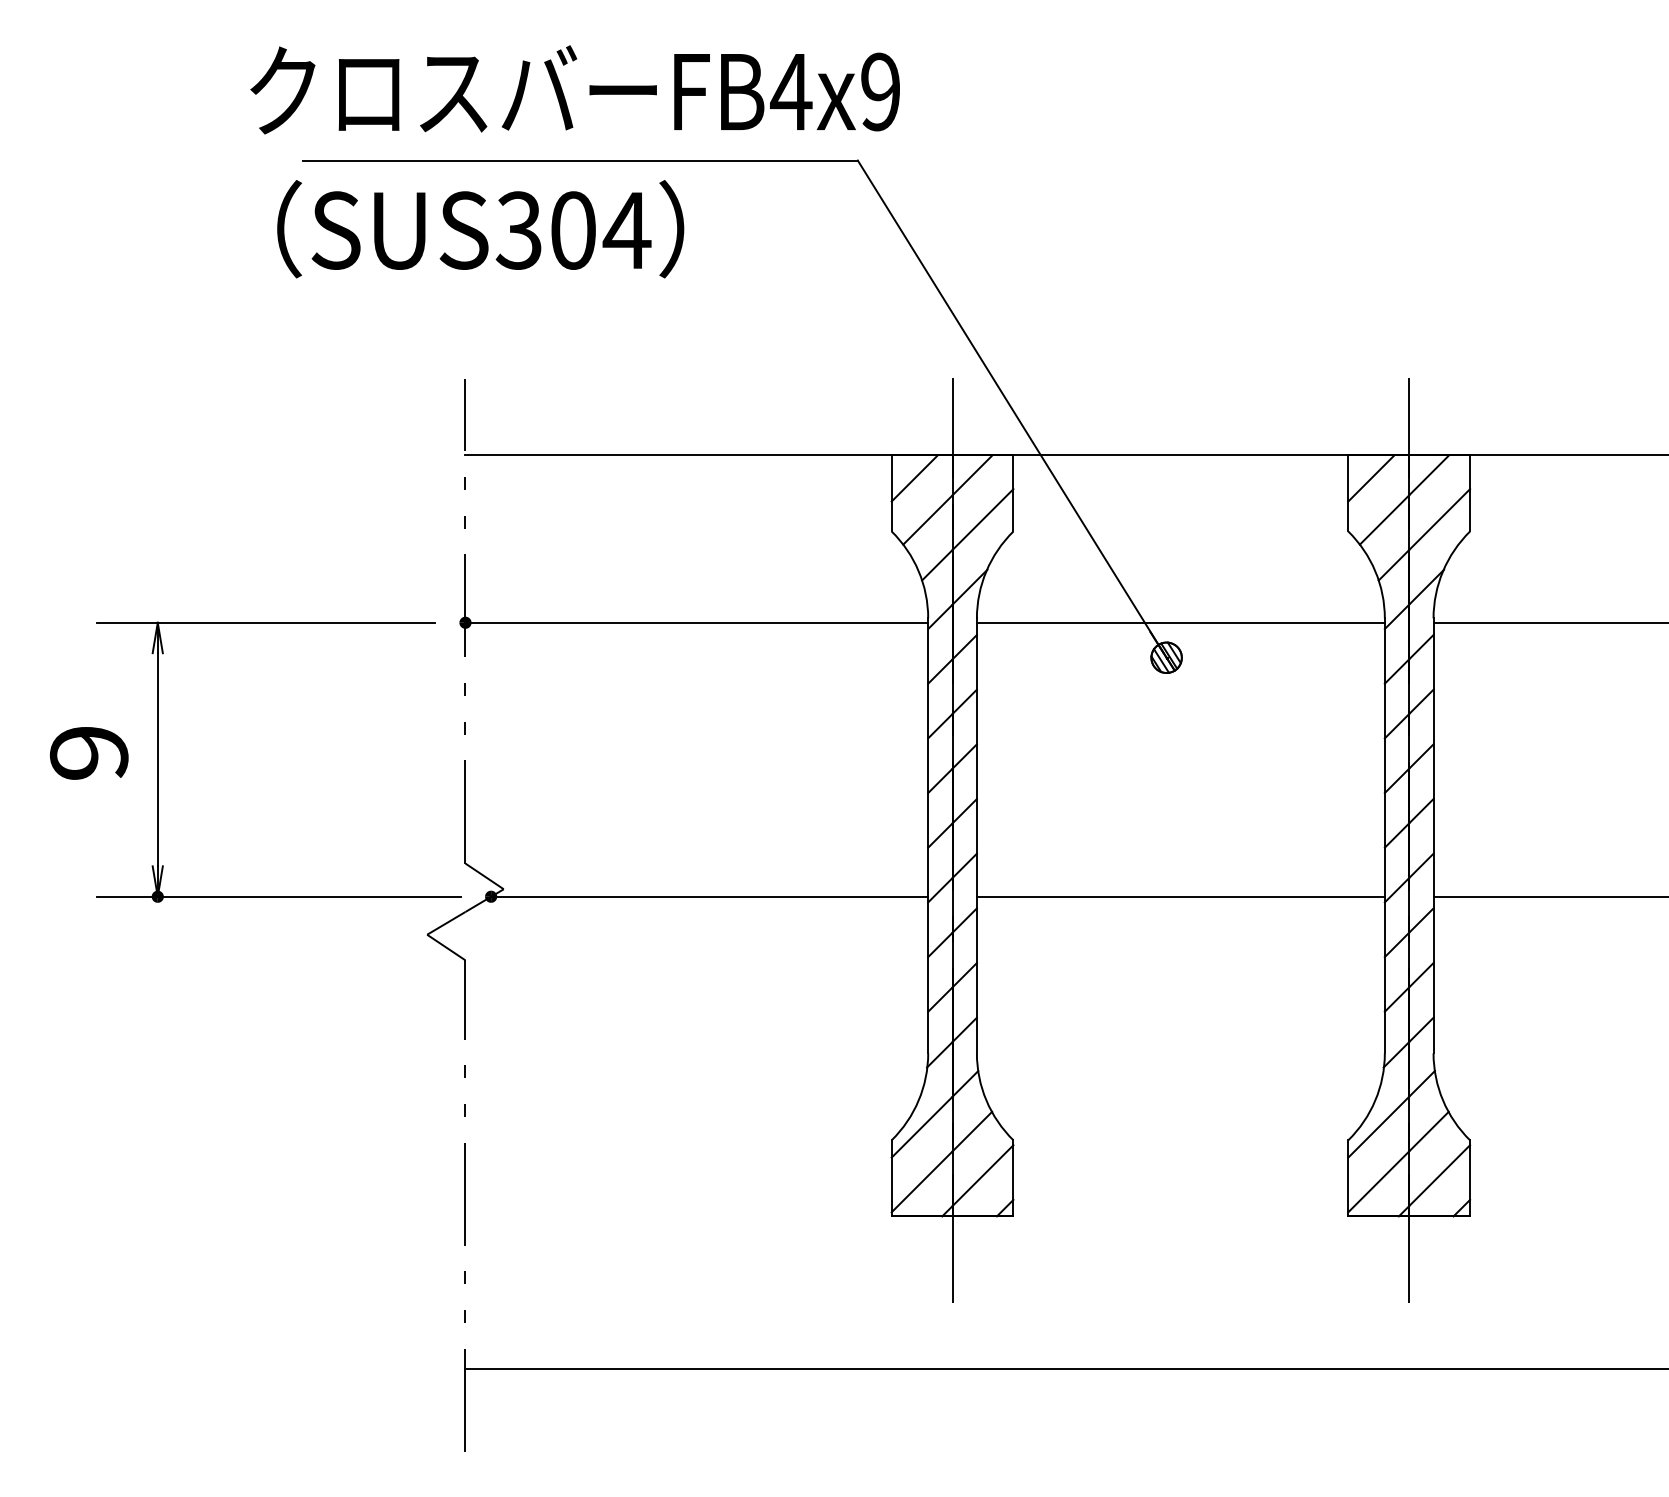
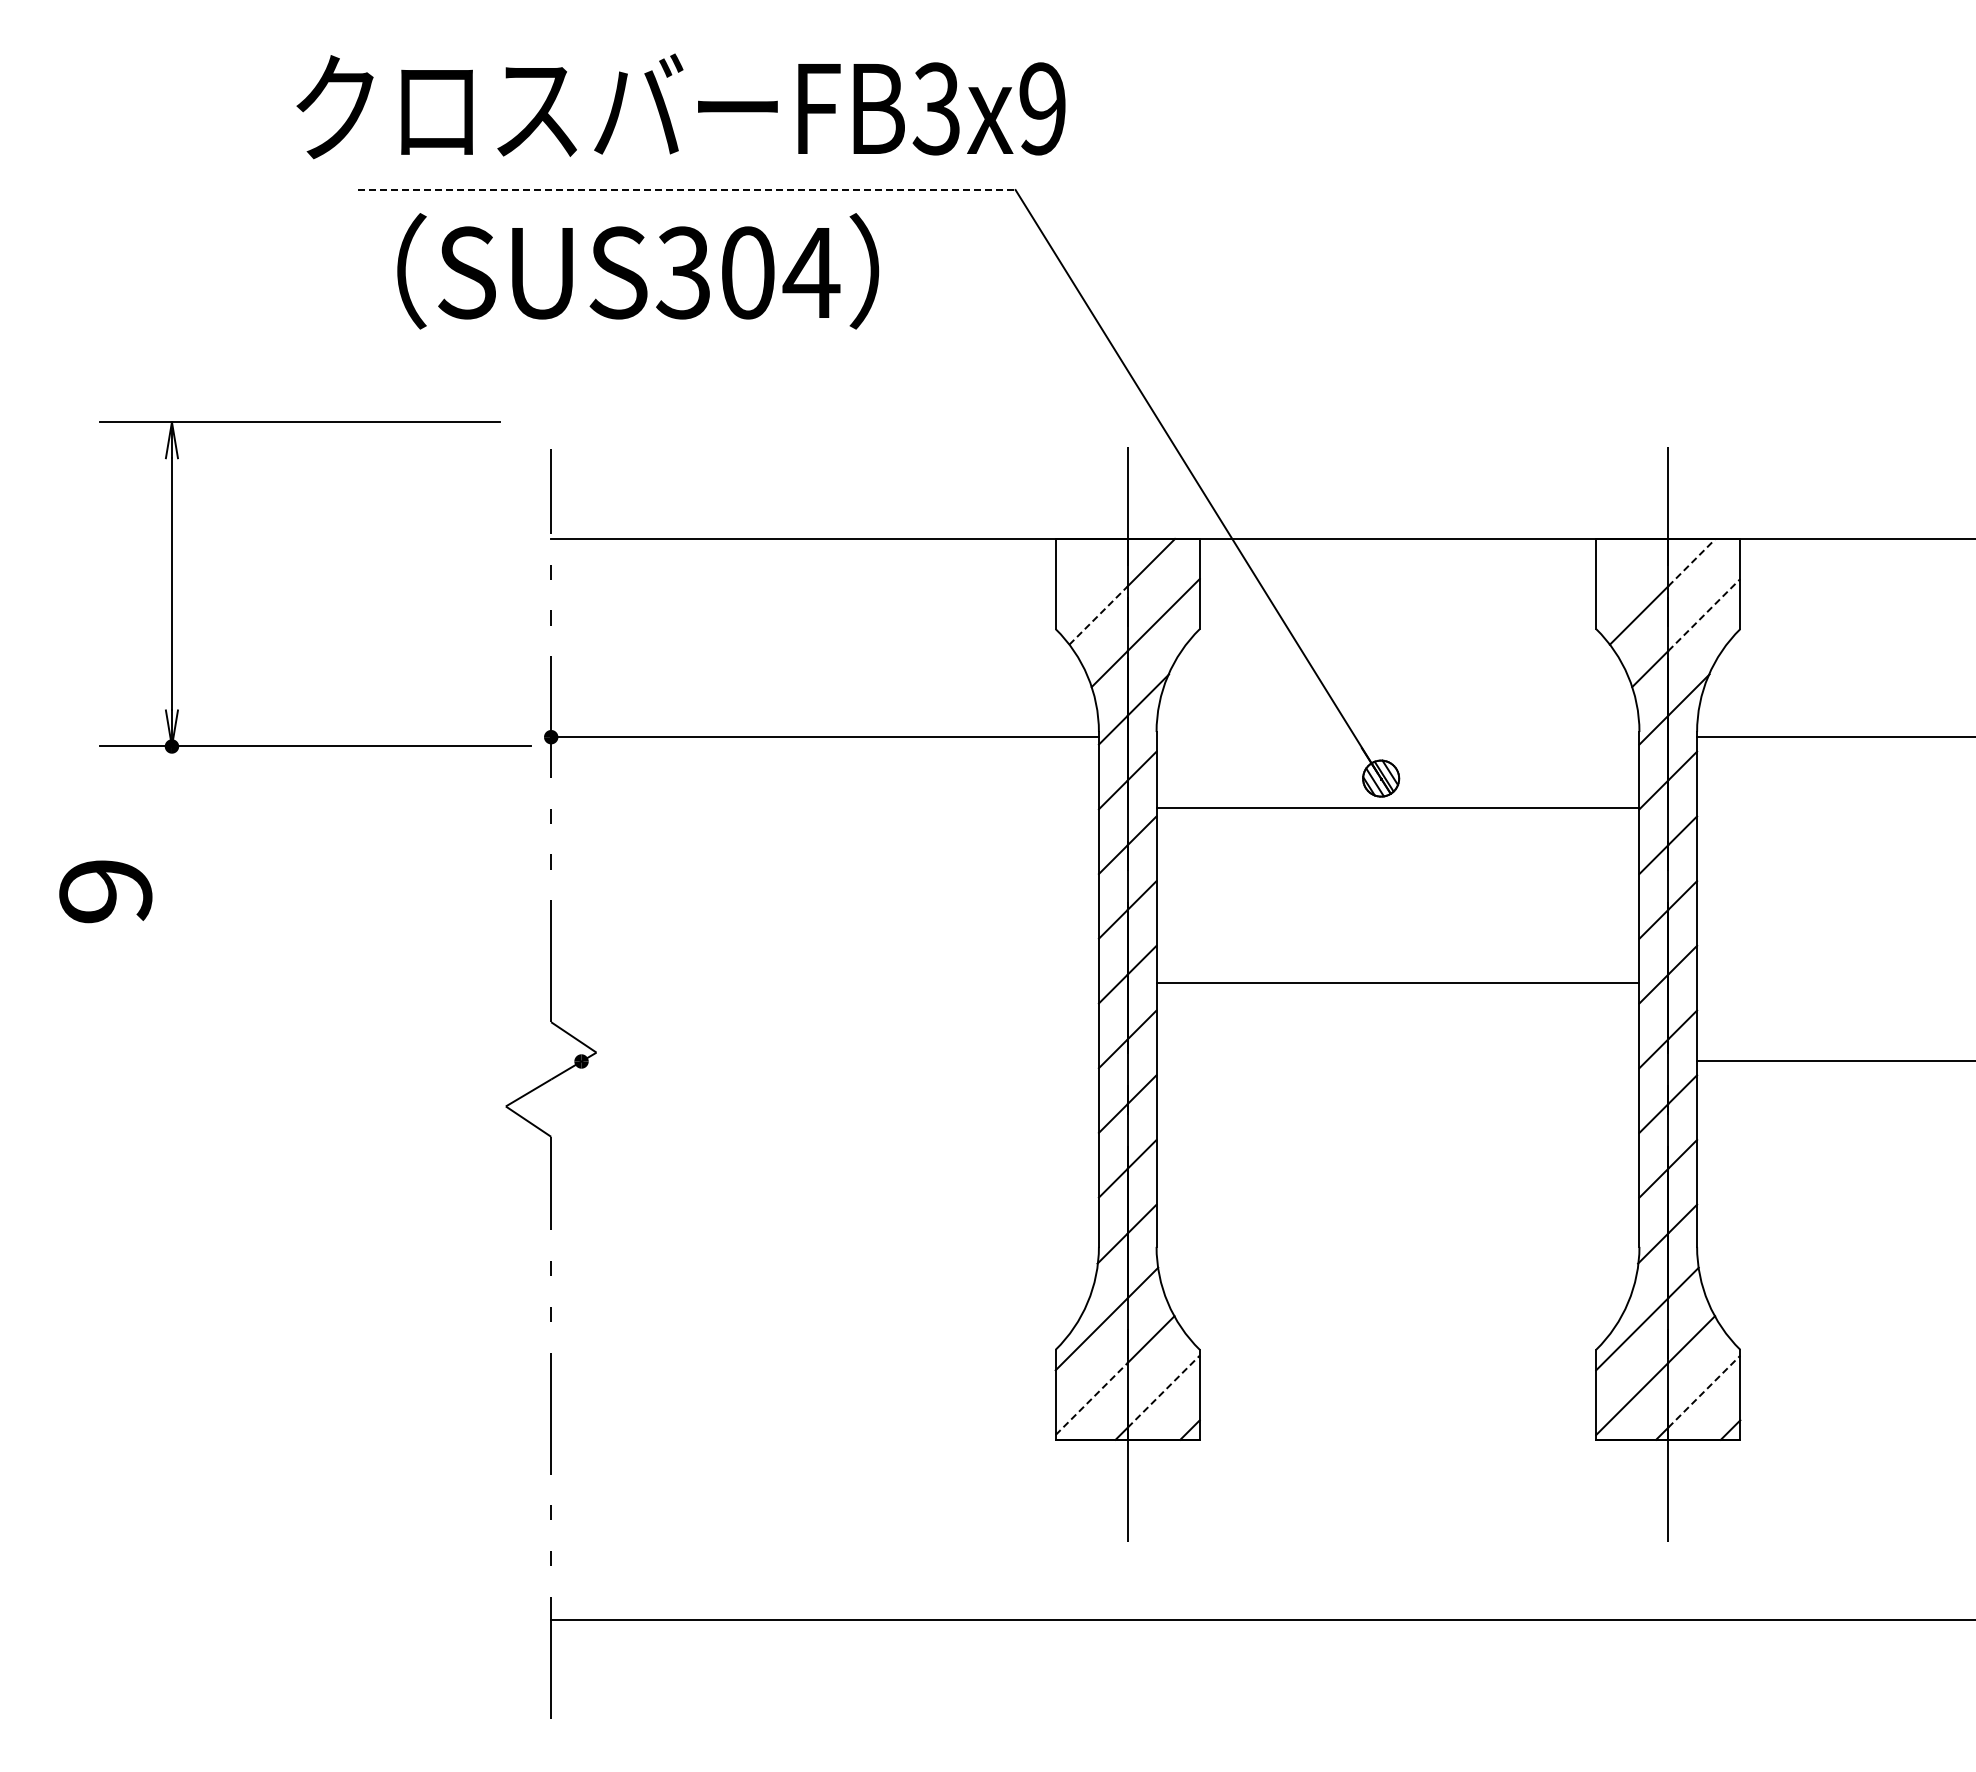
text: (790, 91) -> (936, 108), FB4x9 -> FB3x9
line: (580, 160) -> (687, 190), solid -> dashed
text: (480, 229) -> (638, 271), moved
line: (1429, 475) -> (1692, 562), solid -> dashed
line: (914, 477) -> (1082, 565), removed
line: (1371, 477) -> (1623, 565), removed
line: (927, 519) -> (1098, 615), solid -> dashed
line: (1439, 519) -> (1704, 615), solid -> dashed
line: (1180, 623) -> (1397, 808), moved
part: (158, 762) -> (172, 587), moved
line: (709, 896) -> (839, 1061), removed
line: (1180, 896) -> (1397, 983), moved
line: (982, 1175) -> (1163, 1391), solid -> dashed
line: (1439, 1175) -> (1704, 1391), solid -> dashed
line: (921, 1182) -> (1091, 1399), solid -> dashed

